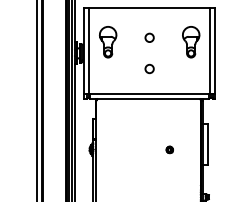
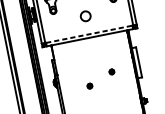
circle: (149, 68) -> (85, 15), size x1.6
line: (149, 93) -> (89, 34), solid -> dashed
part: (136, 162) -> (89, 85), added

